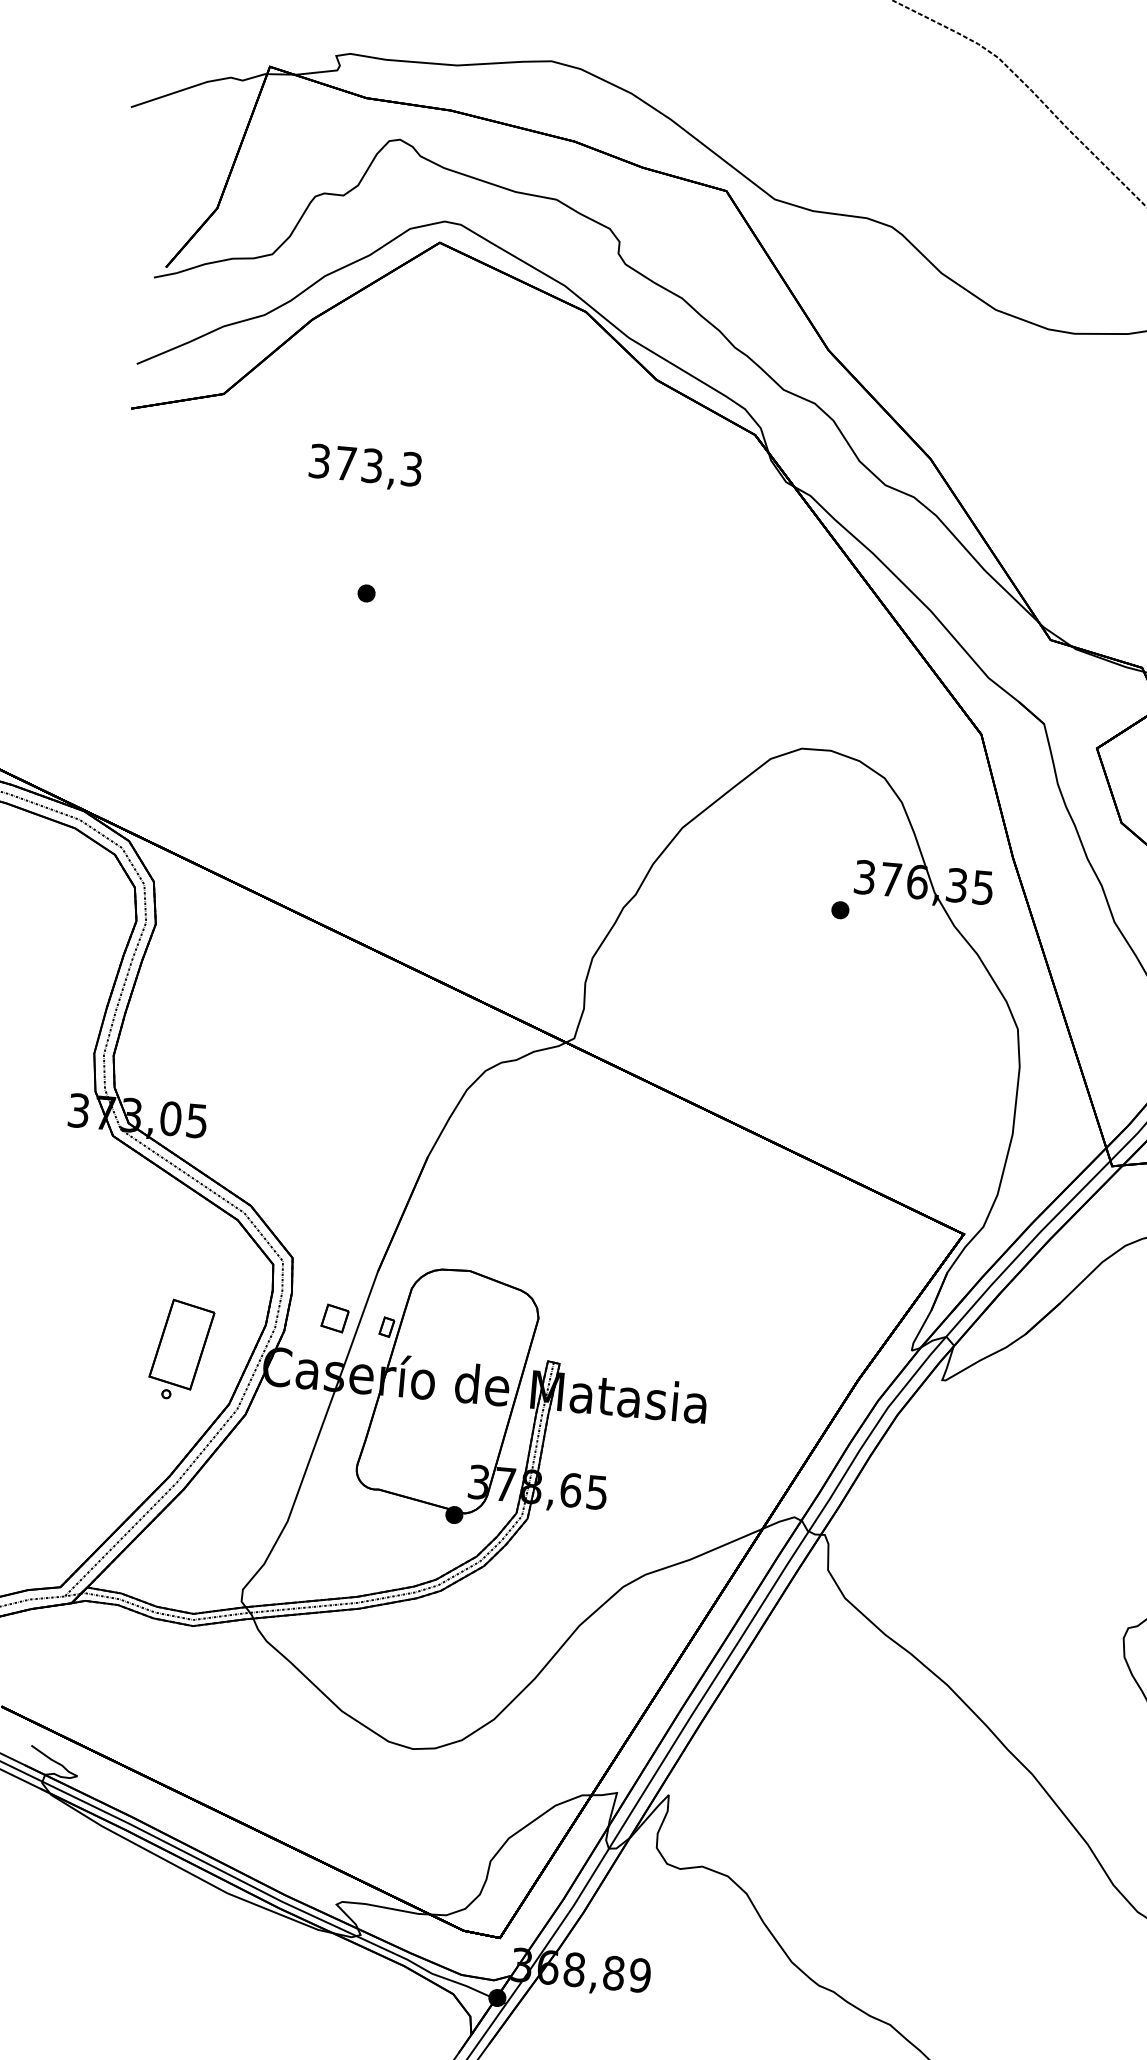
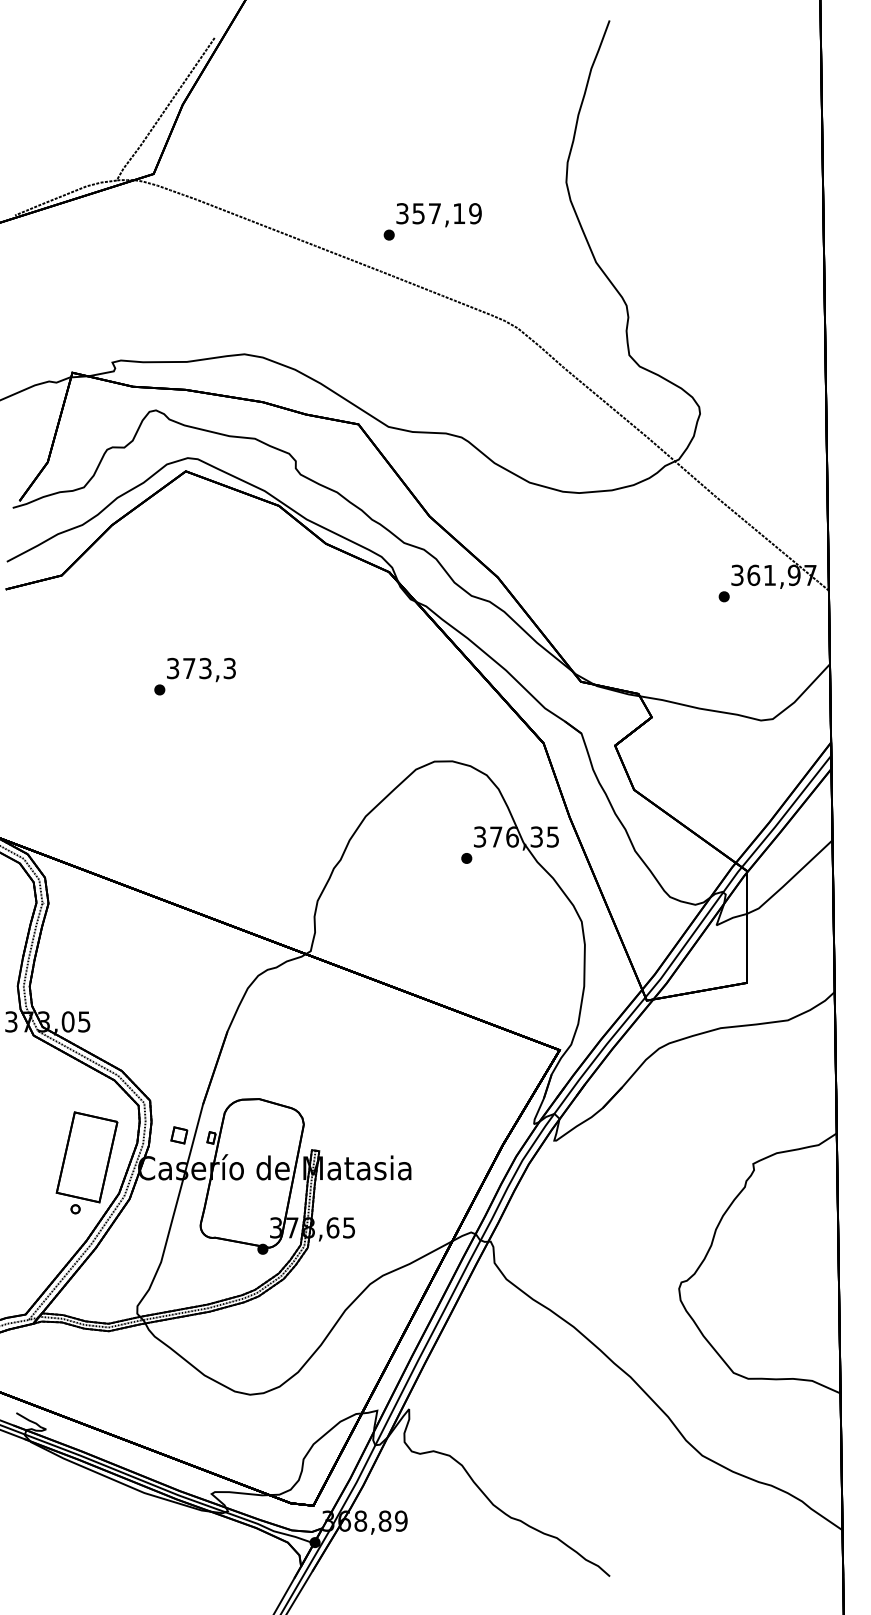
text: (365, 466) -> (201, 669), moved
part: (180, 1349) -> (86, 1162), size x1.67

